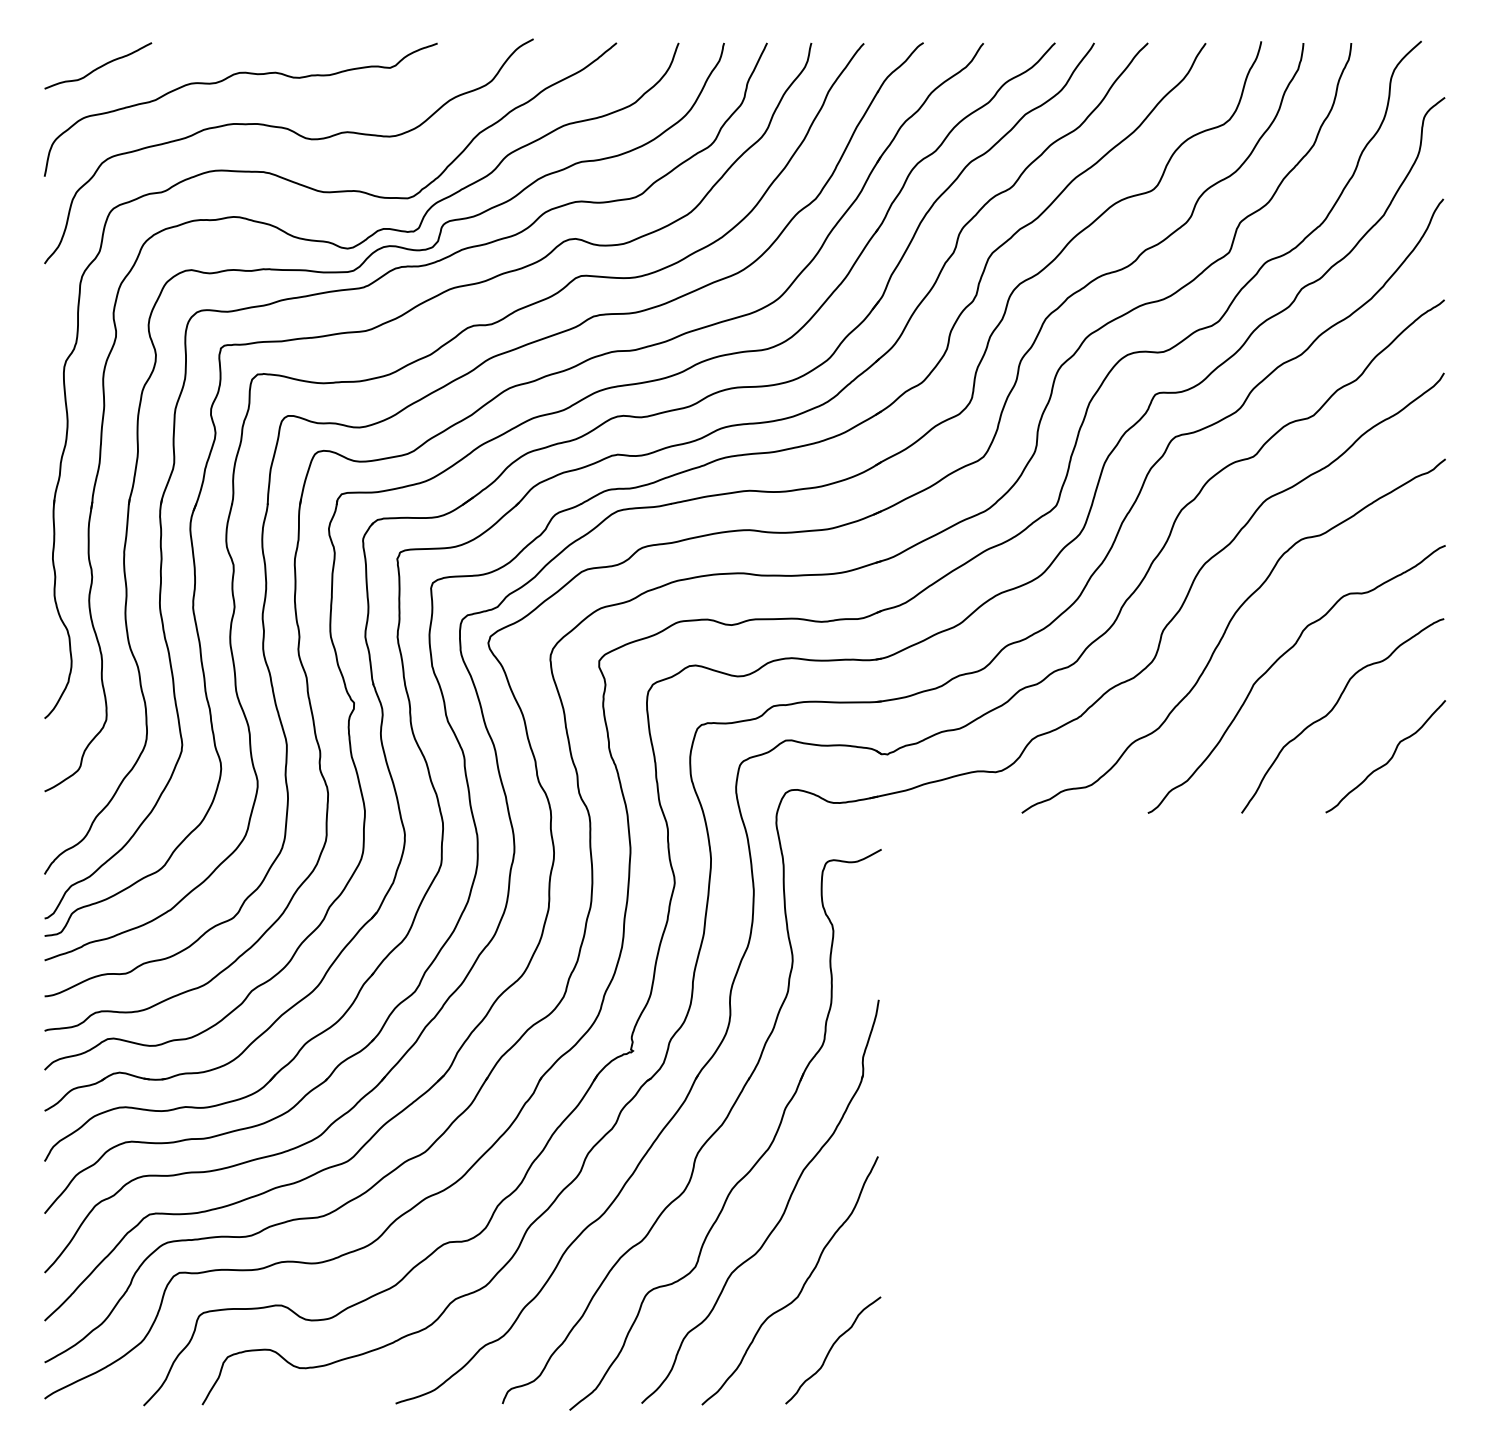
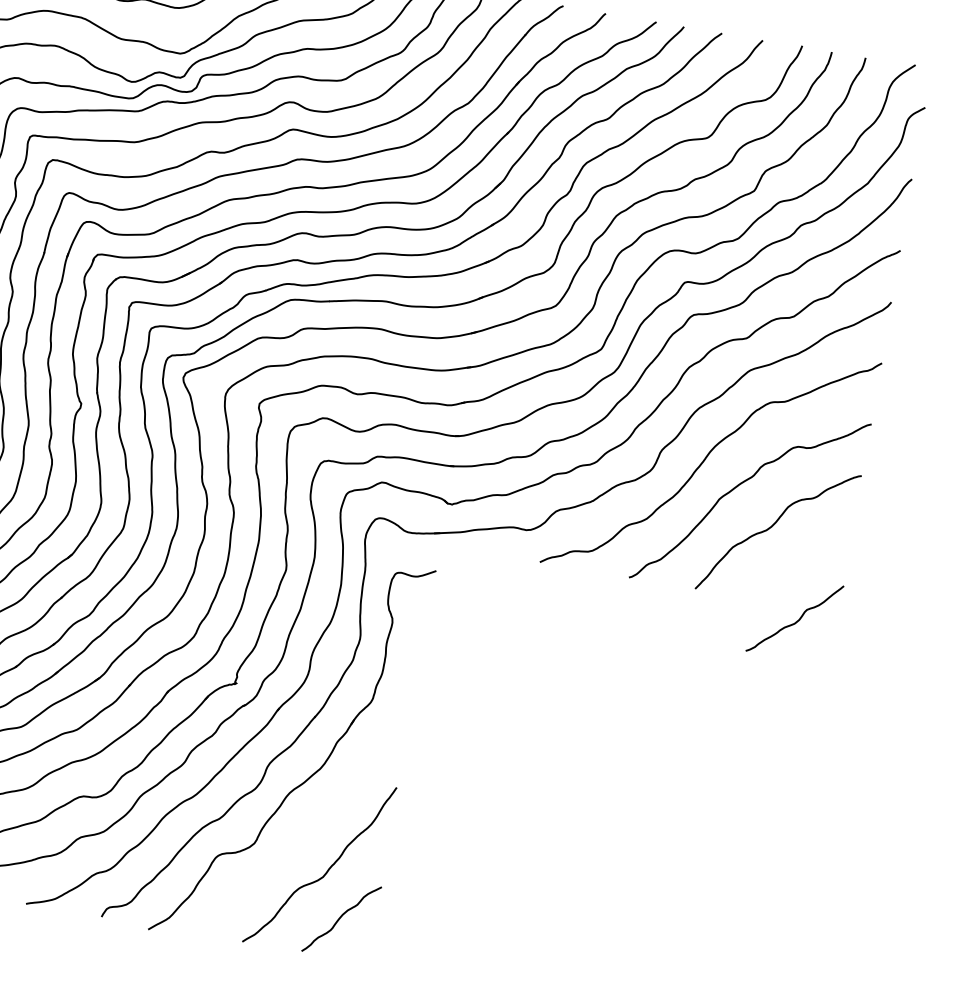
curve: (1389, 759) -> (797, 621), moved
part: (782, 1213) -> (322, 816), removed

